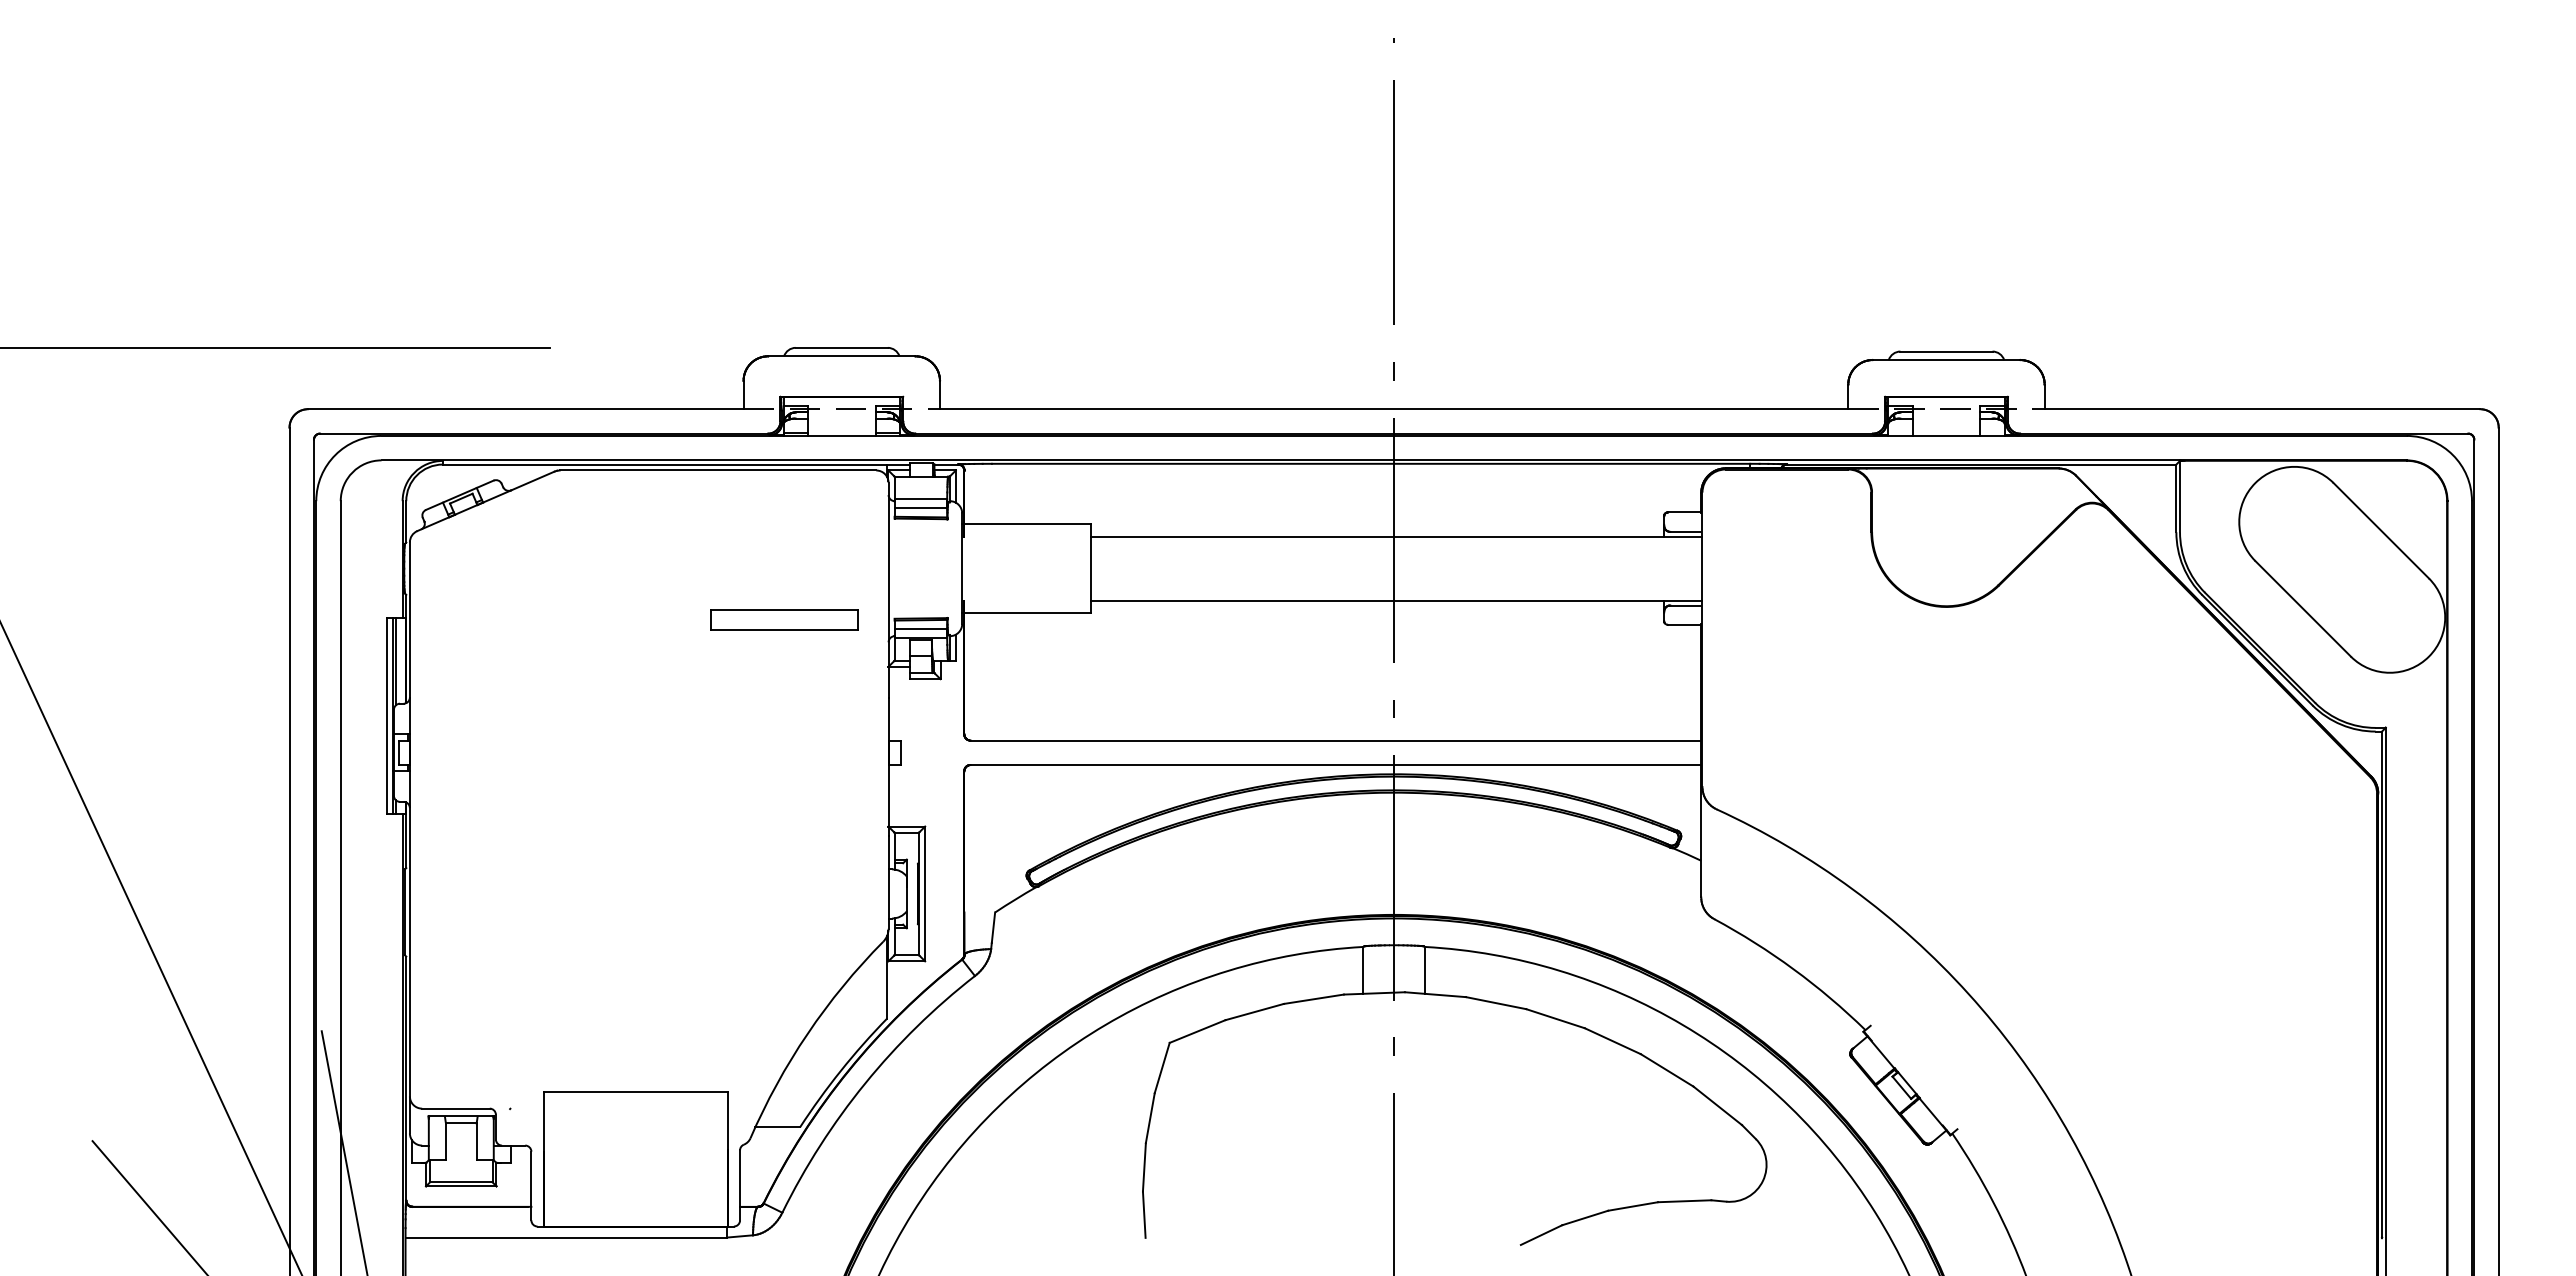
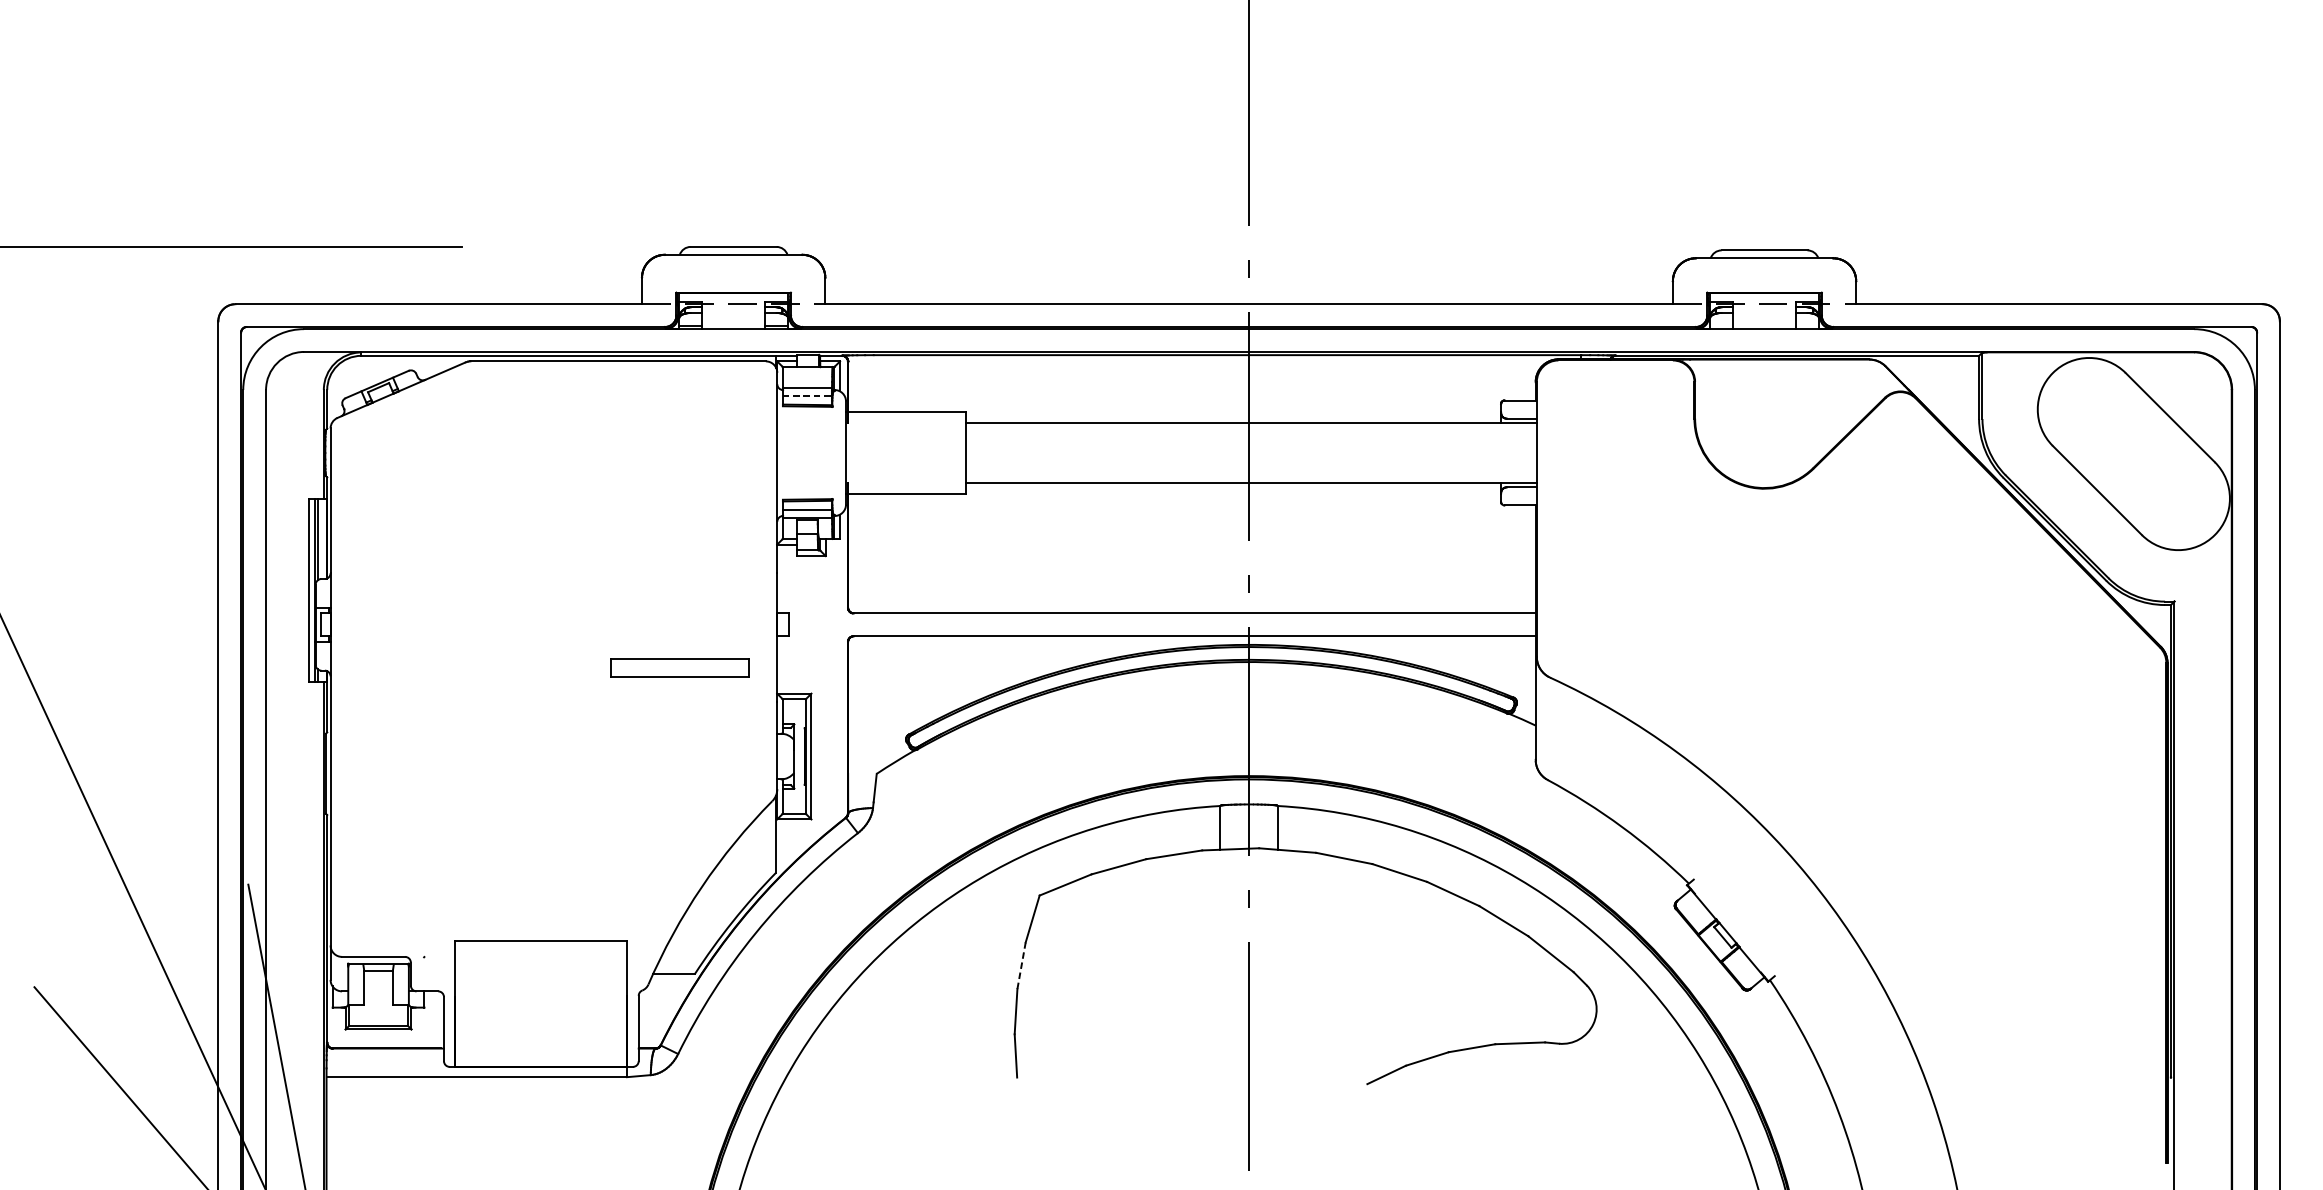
line: (921, 508) -> (808, 396), solid -> dashed
part: (784, 619) -> (680, 667), moved
line: (1150, 1117) -> (1021, 965), solid -> dashed

